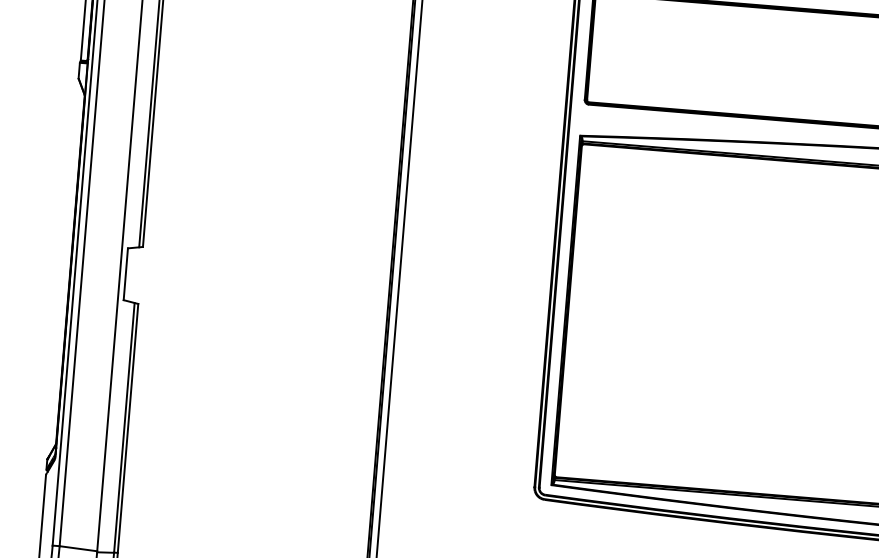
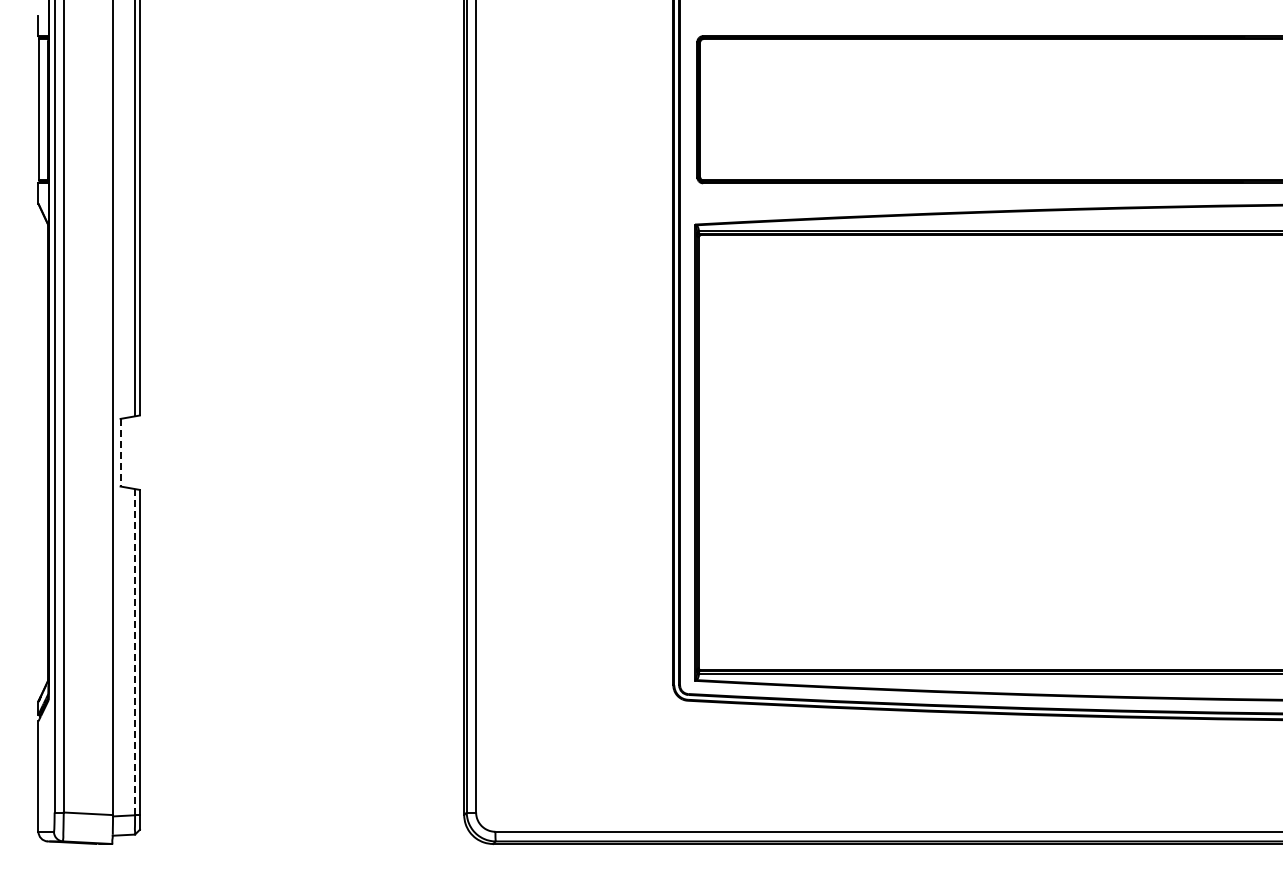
line: (125, 274) -> (120, 452), solid -> dashed
line: (124, 428) -> (135, 652), solid -> dashed

